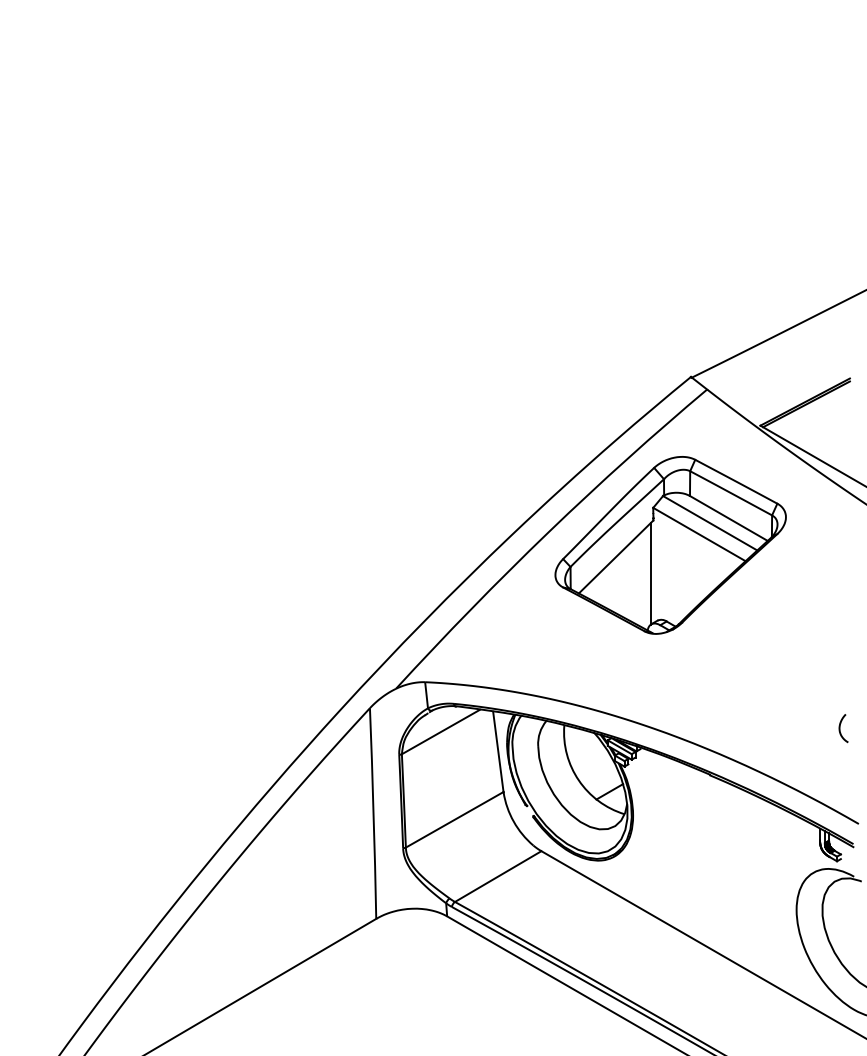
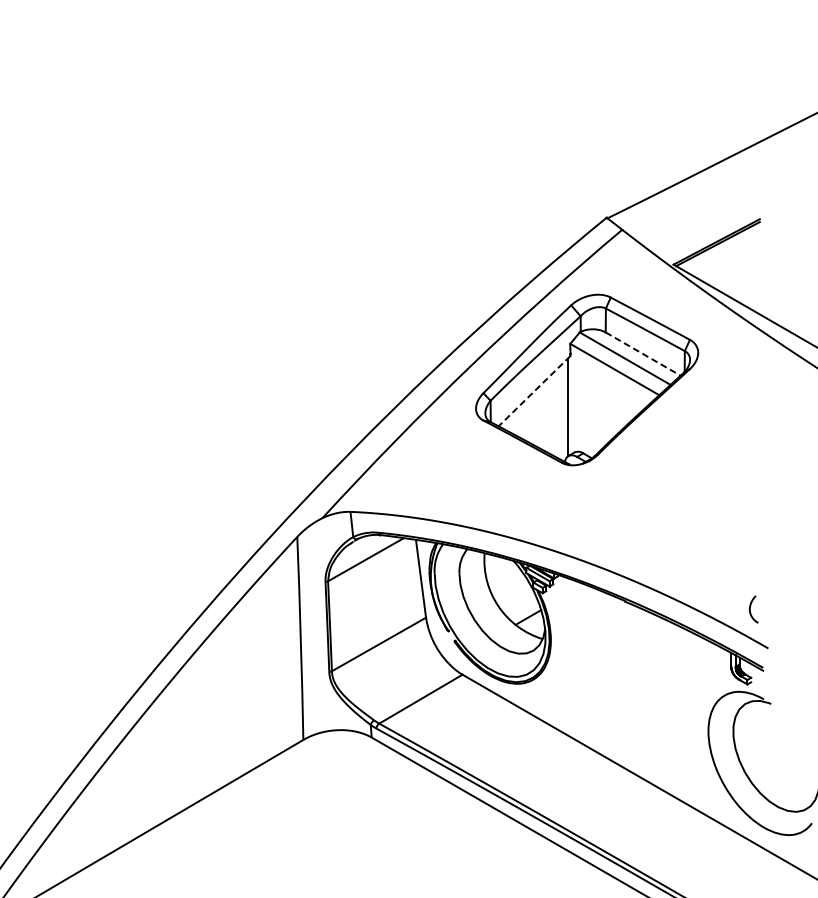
line: (728, 518) -> (642, 354), solid -> dashed
line: (615, 557) -> (533, 391), solid -> dashed
curve: (840, 728) -> (750, 609), moved

